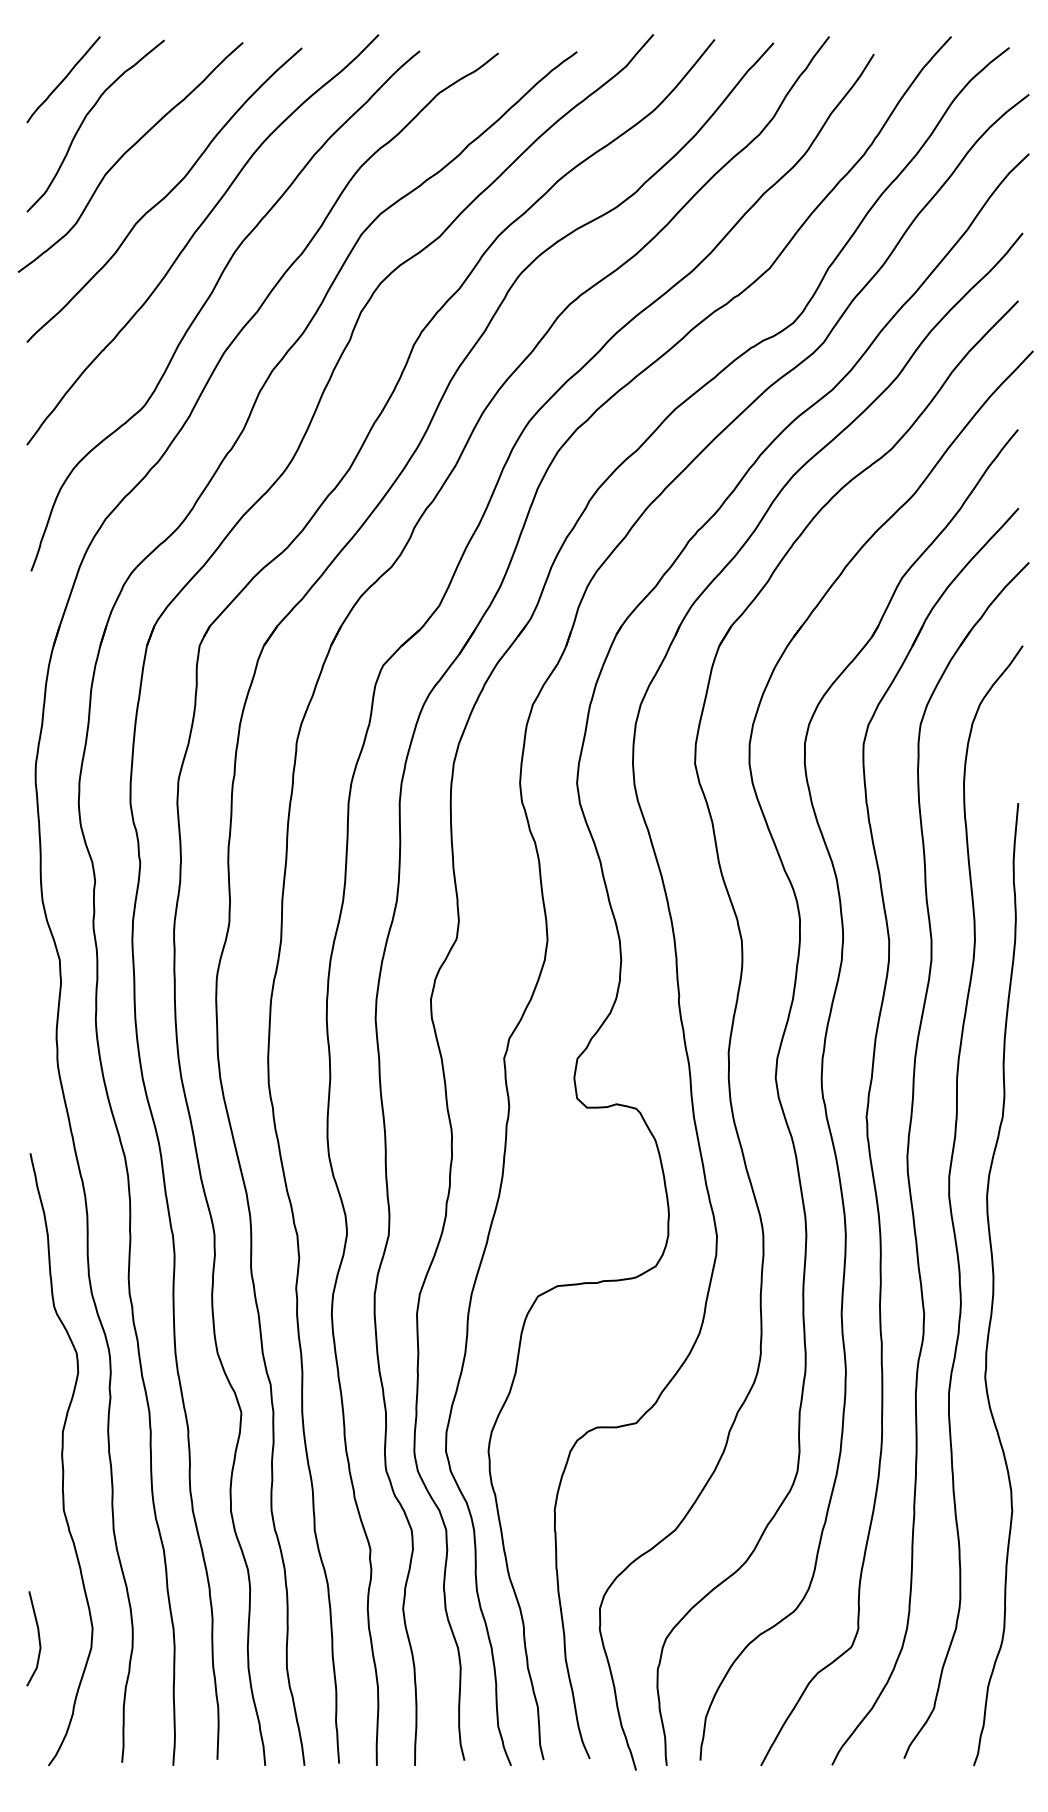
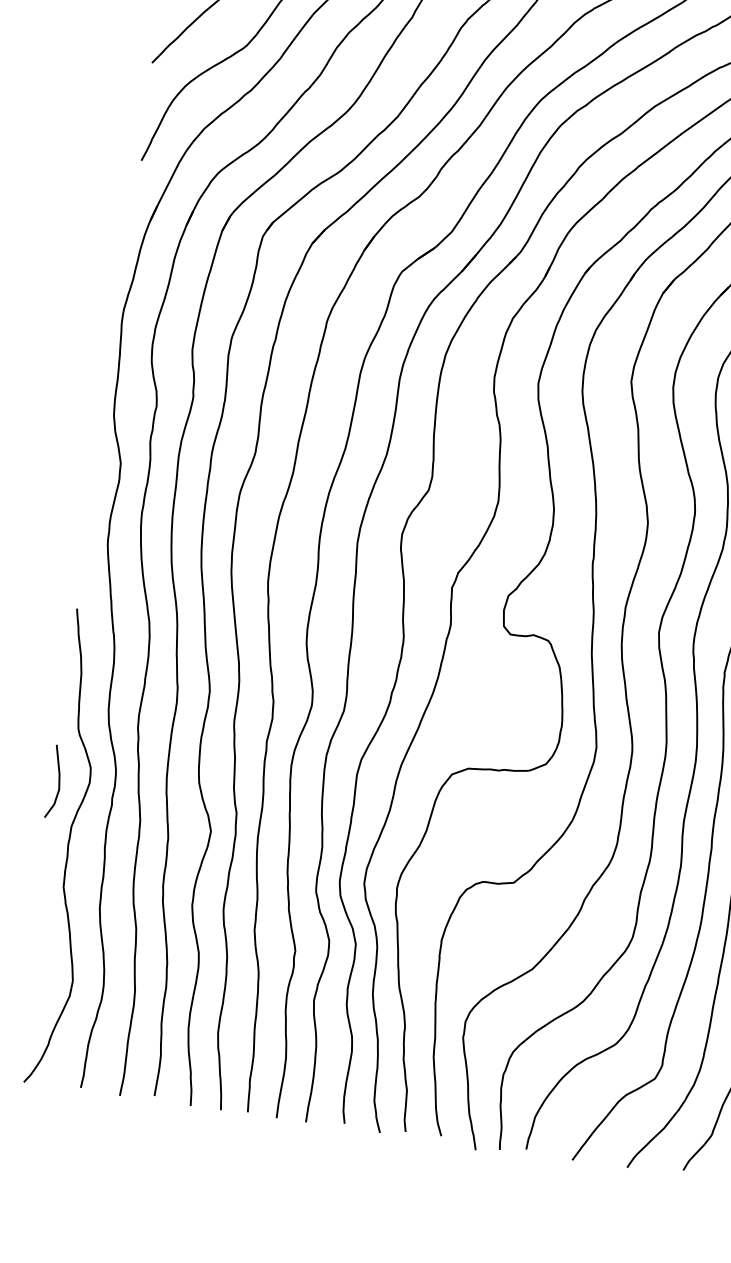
line: (38, 1638) -> (58, 782), moved

